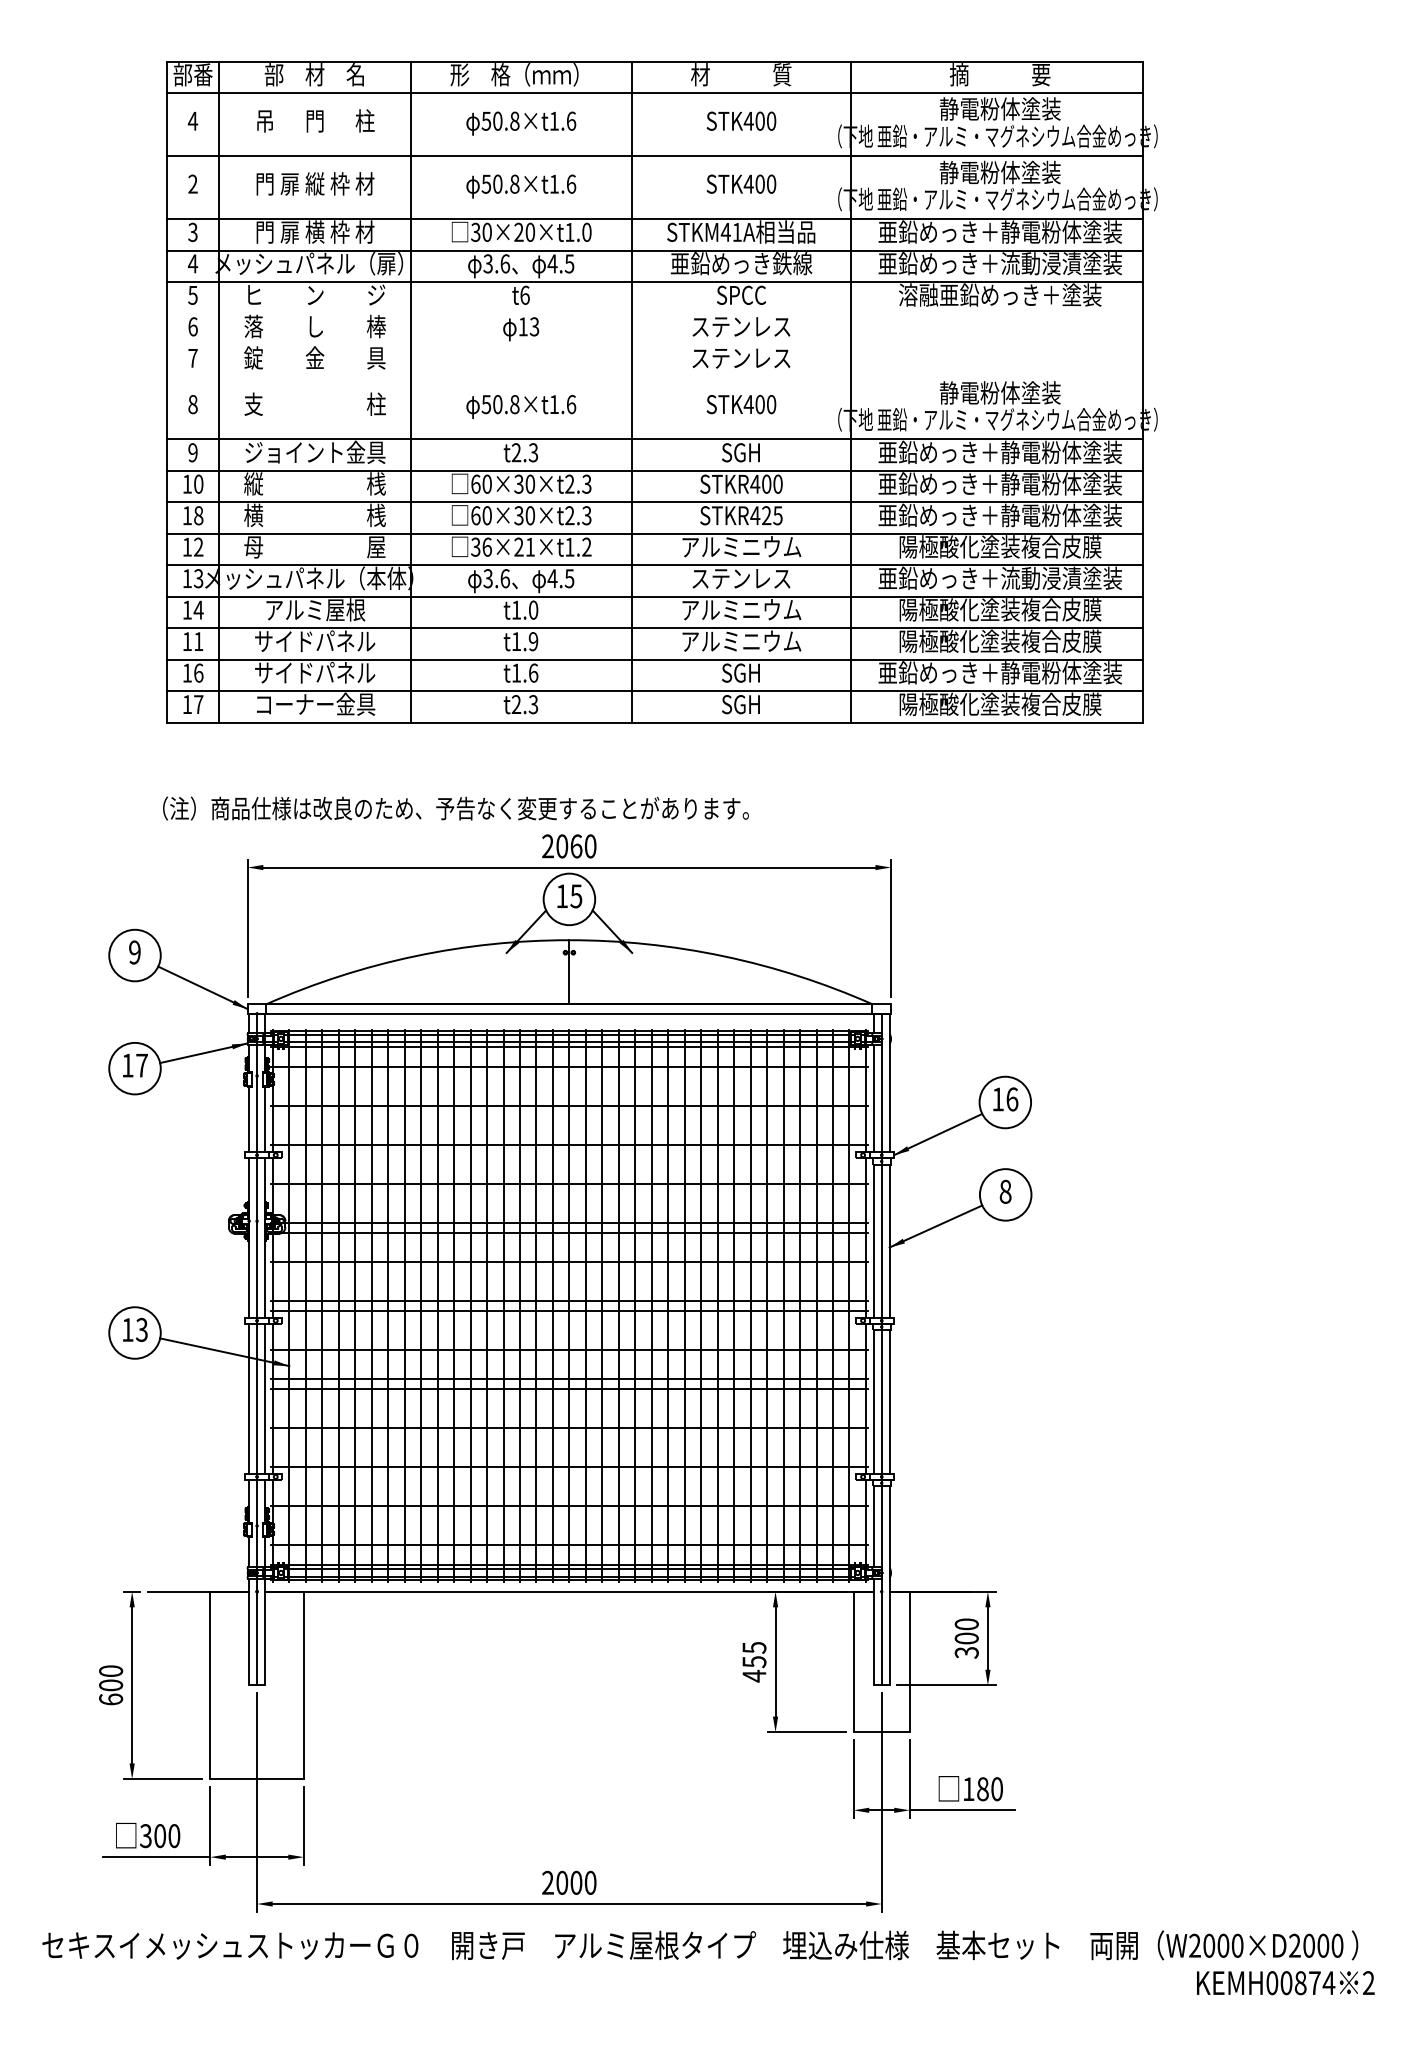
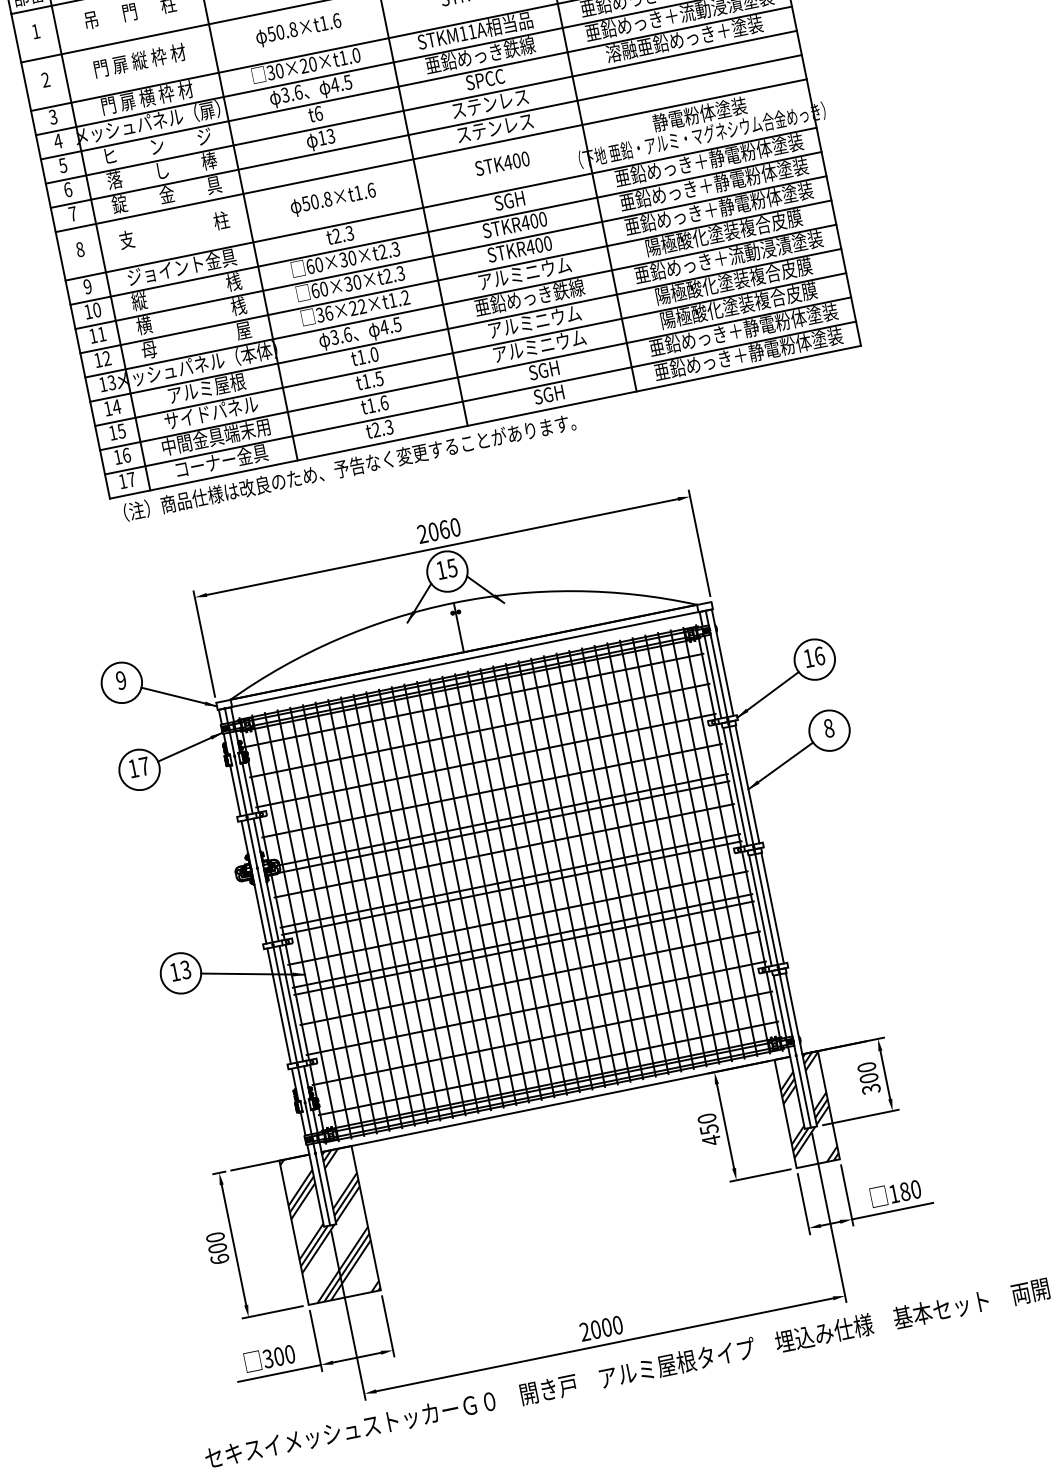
text: (192, 120) -> (35, 31), 4 -> 1
text: (725, 232) -> (463, 33), STKM41A -> STKM11A
line: (654, 313) -> (421, 107), added
line: (654, 345) -> (426, 131), added
line: (654, 376) -> (431, 155), added
text: (198, 515) -> (101, 334), 18 -> 11
text: (772, 515) -> (543, 244), STKR425 -> STKR400
text: (530, 546) -> (362, 306), 36×21×t1.2 -> 36×22×t1.2
text: (741, 578) -> (529, 297), ステンレス -> 亜鉛めっき鉄線
text: (198, 641) -> (121, 431), 11 -> 15
text: (533, 641) -> (379, 378), t1.9 -> t1.5
text: (314, 672) -> (215, 436), サイドパネル -> 中間金具端末用
text: (999, 703) -> (747, 353), 陽極酸化塗装複合皮膜 -> 亜鉛めっき＋静電粉体塗装
text: (455, 808) -> (349, 467), moved
text: (754, 1647) -> (707, 1118), 455 -> 450
hatch: (881, 1661) -> (807, 1109), added
hatch: (256, 1685) -> (329, 1225), added

